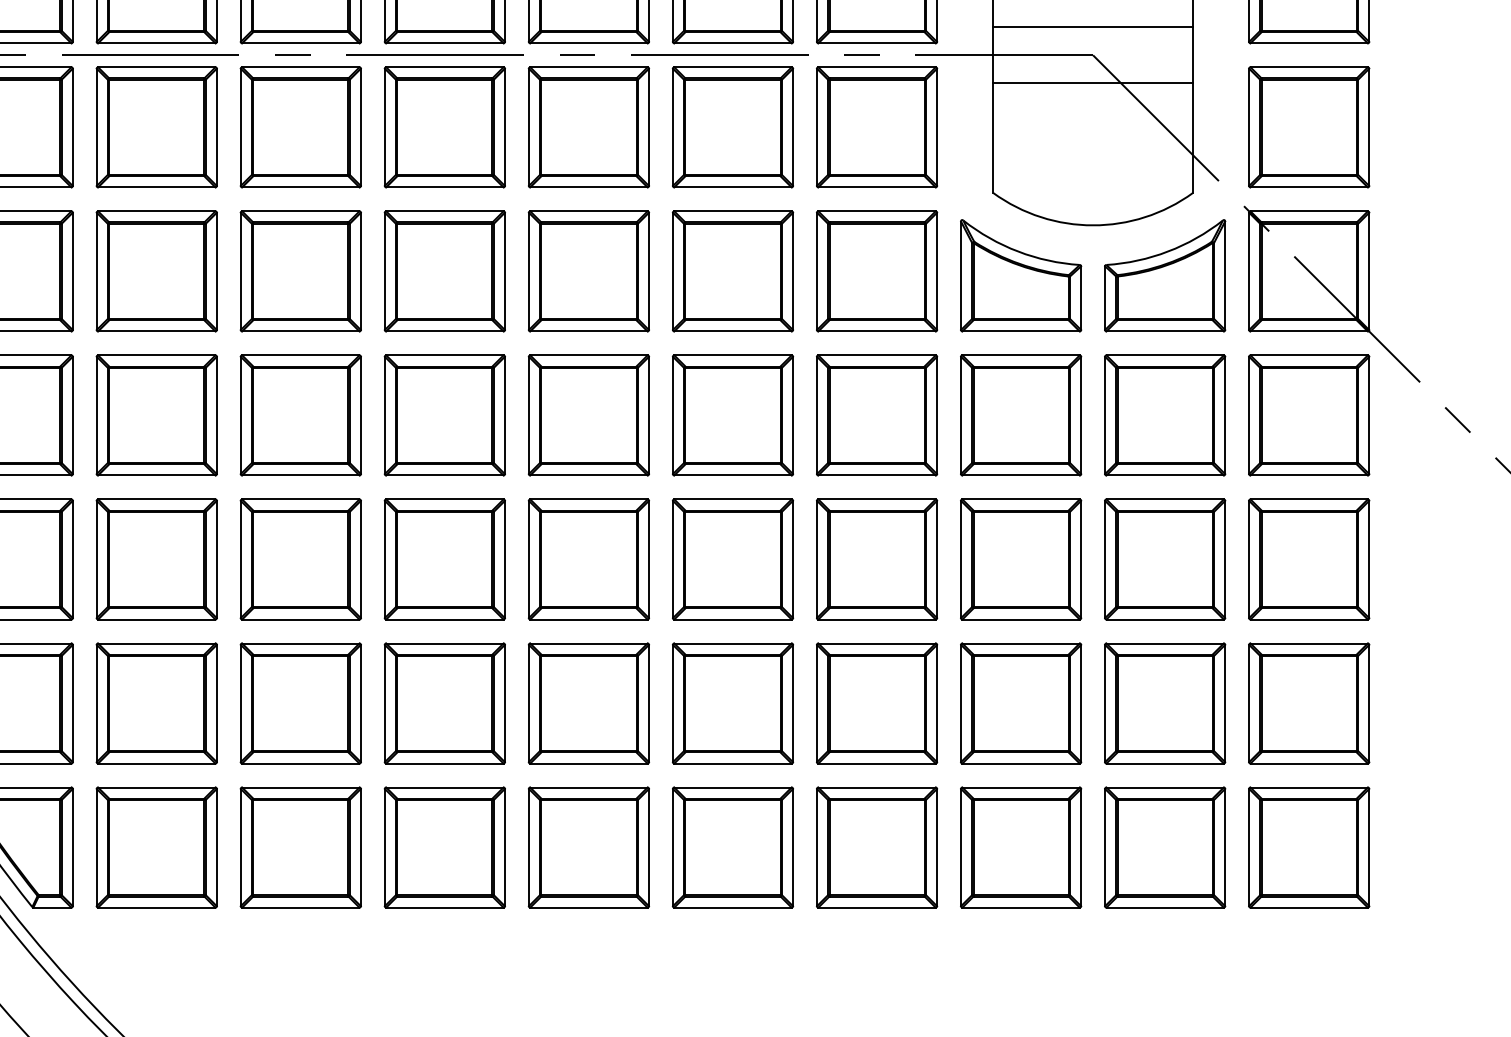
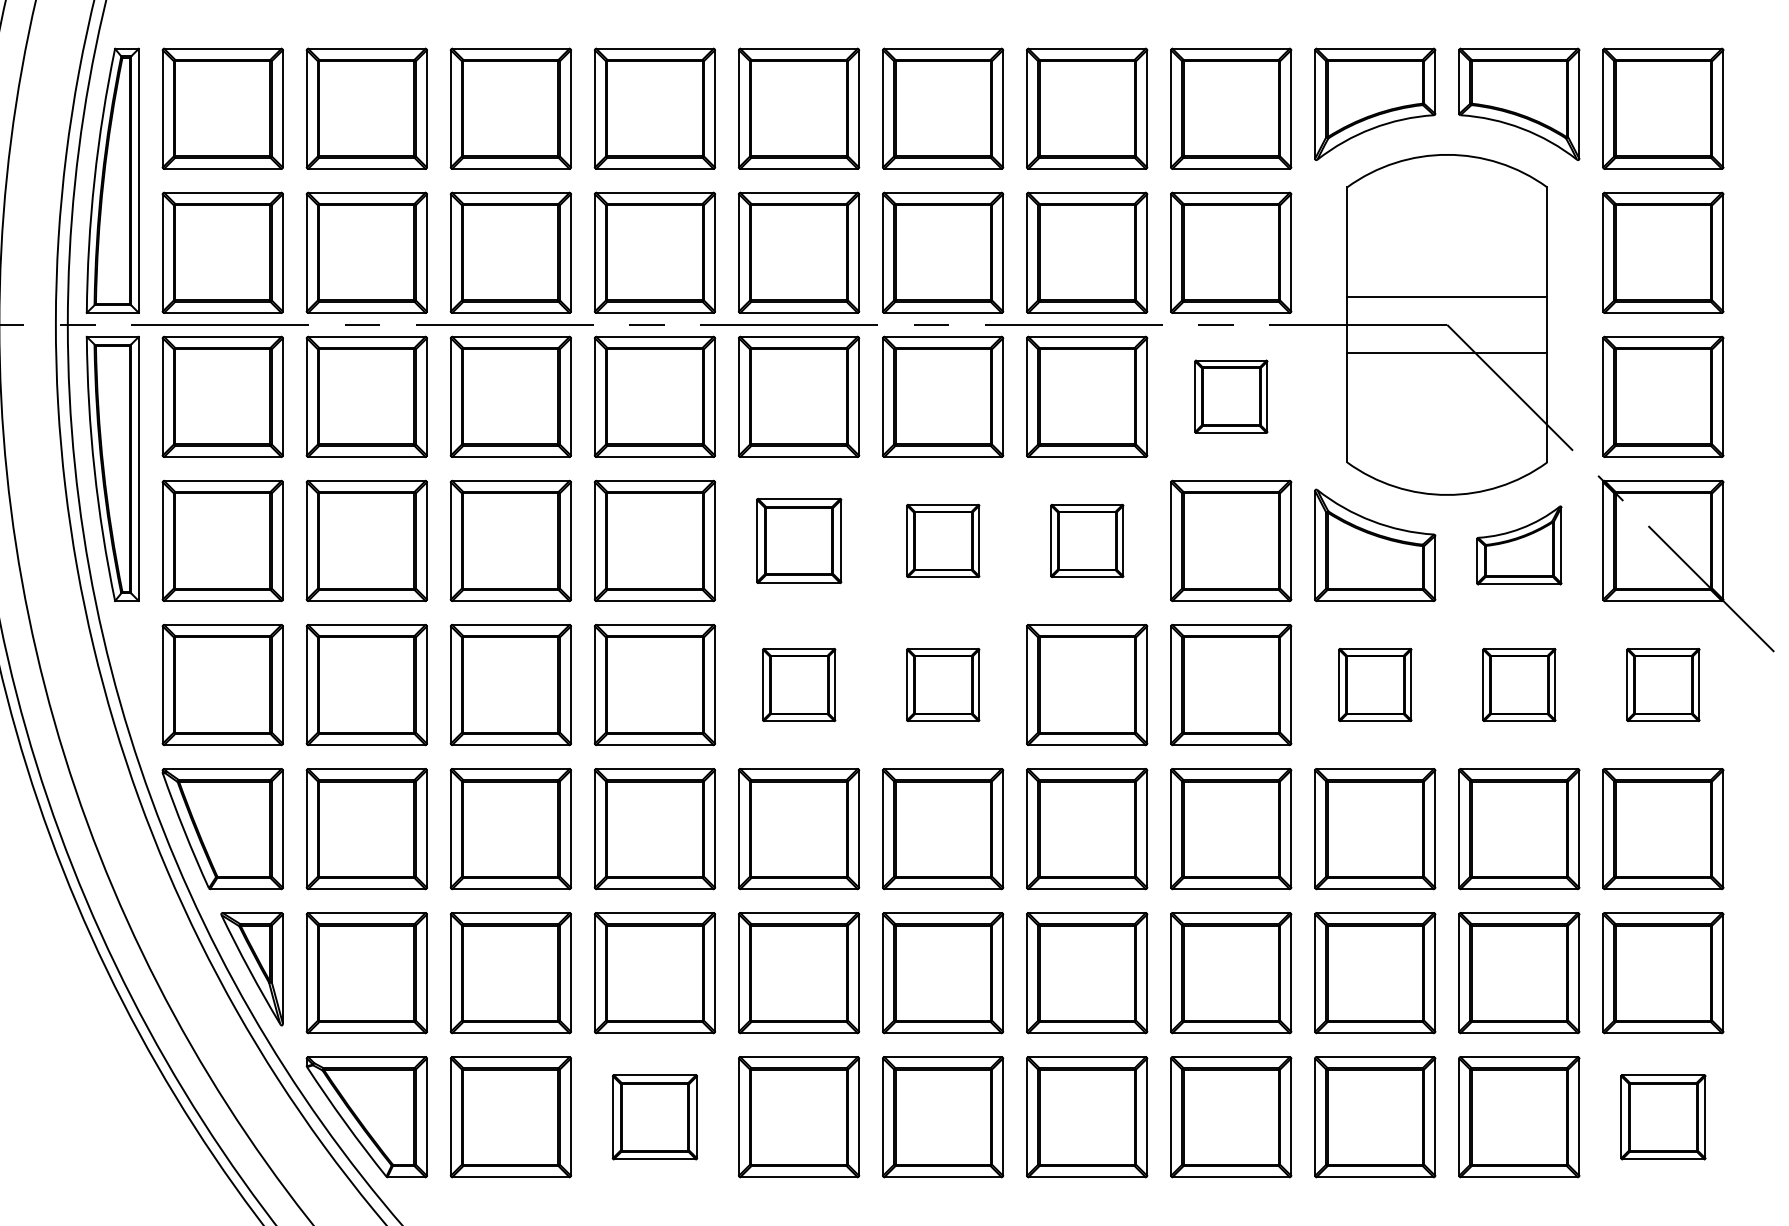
part: (877, 126) -> (1231, 396), size x0.6
part: (445, 270) -> (799, 540), size x0.7
part: (589, 270) -> (943, 540), size x0.6
part: (733, 270) -> (1087, 540), size x0.6
part: (1165, 275) -> (1519, 545), size x0.7
part: (445, 414) -> (799, 684), size x0.6
part: (589, 414) -> (943, 684), size x0.6
part: (1021, 414) -> (1375, 684), size x0.6
part: (1165, 414) -> (1519, 684), size x0.6
part: (1309, 414) -> (1663, 684), size x0.6
part: (300, 847) -> (654, 1117), size x0.7
part: (1309, 847) -> (1663, 1117), size x0.7

